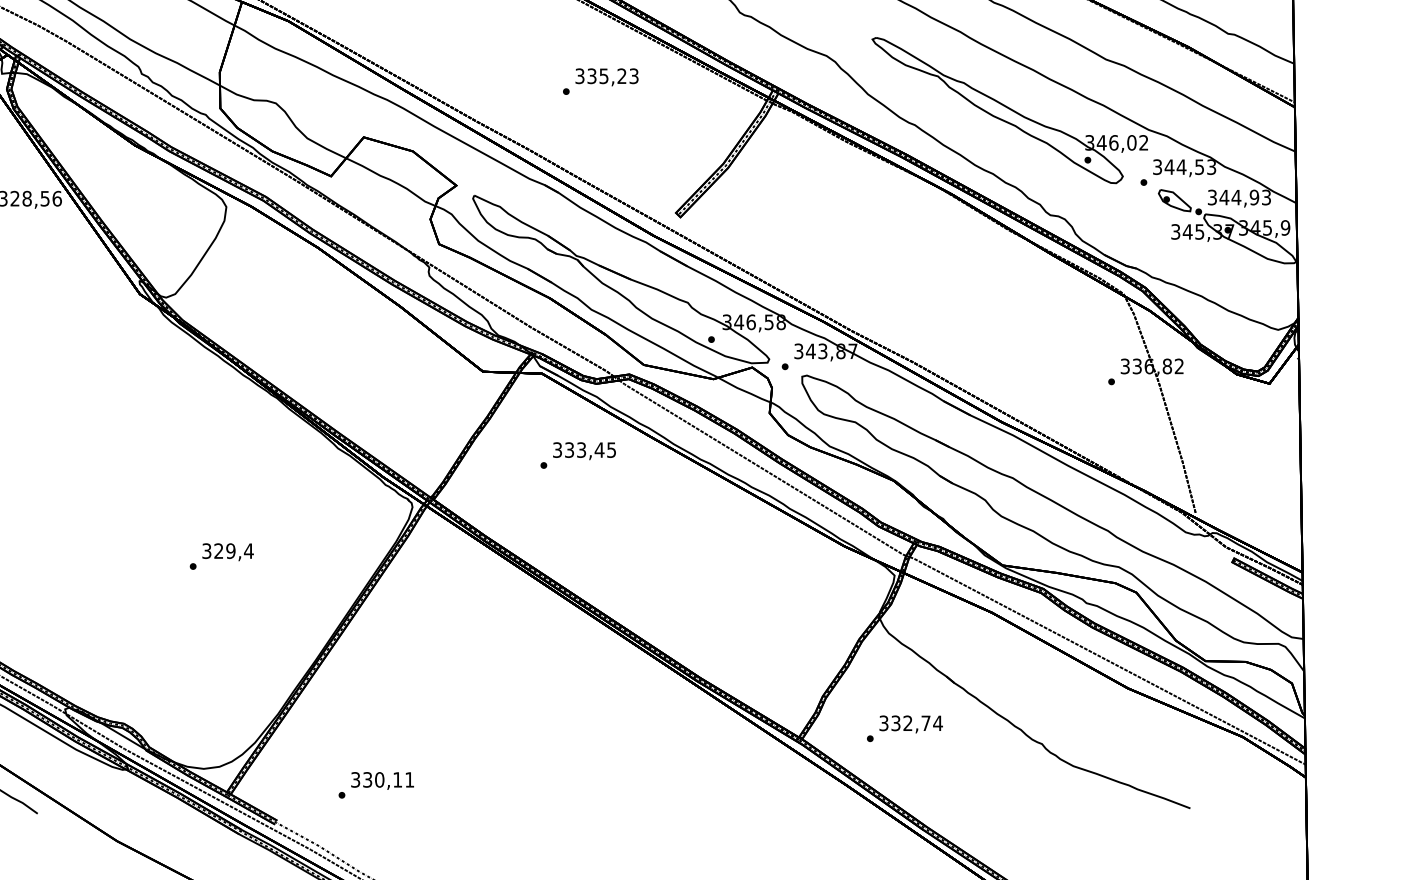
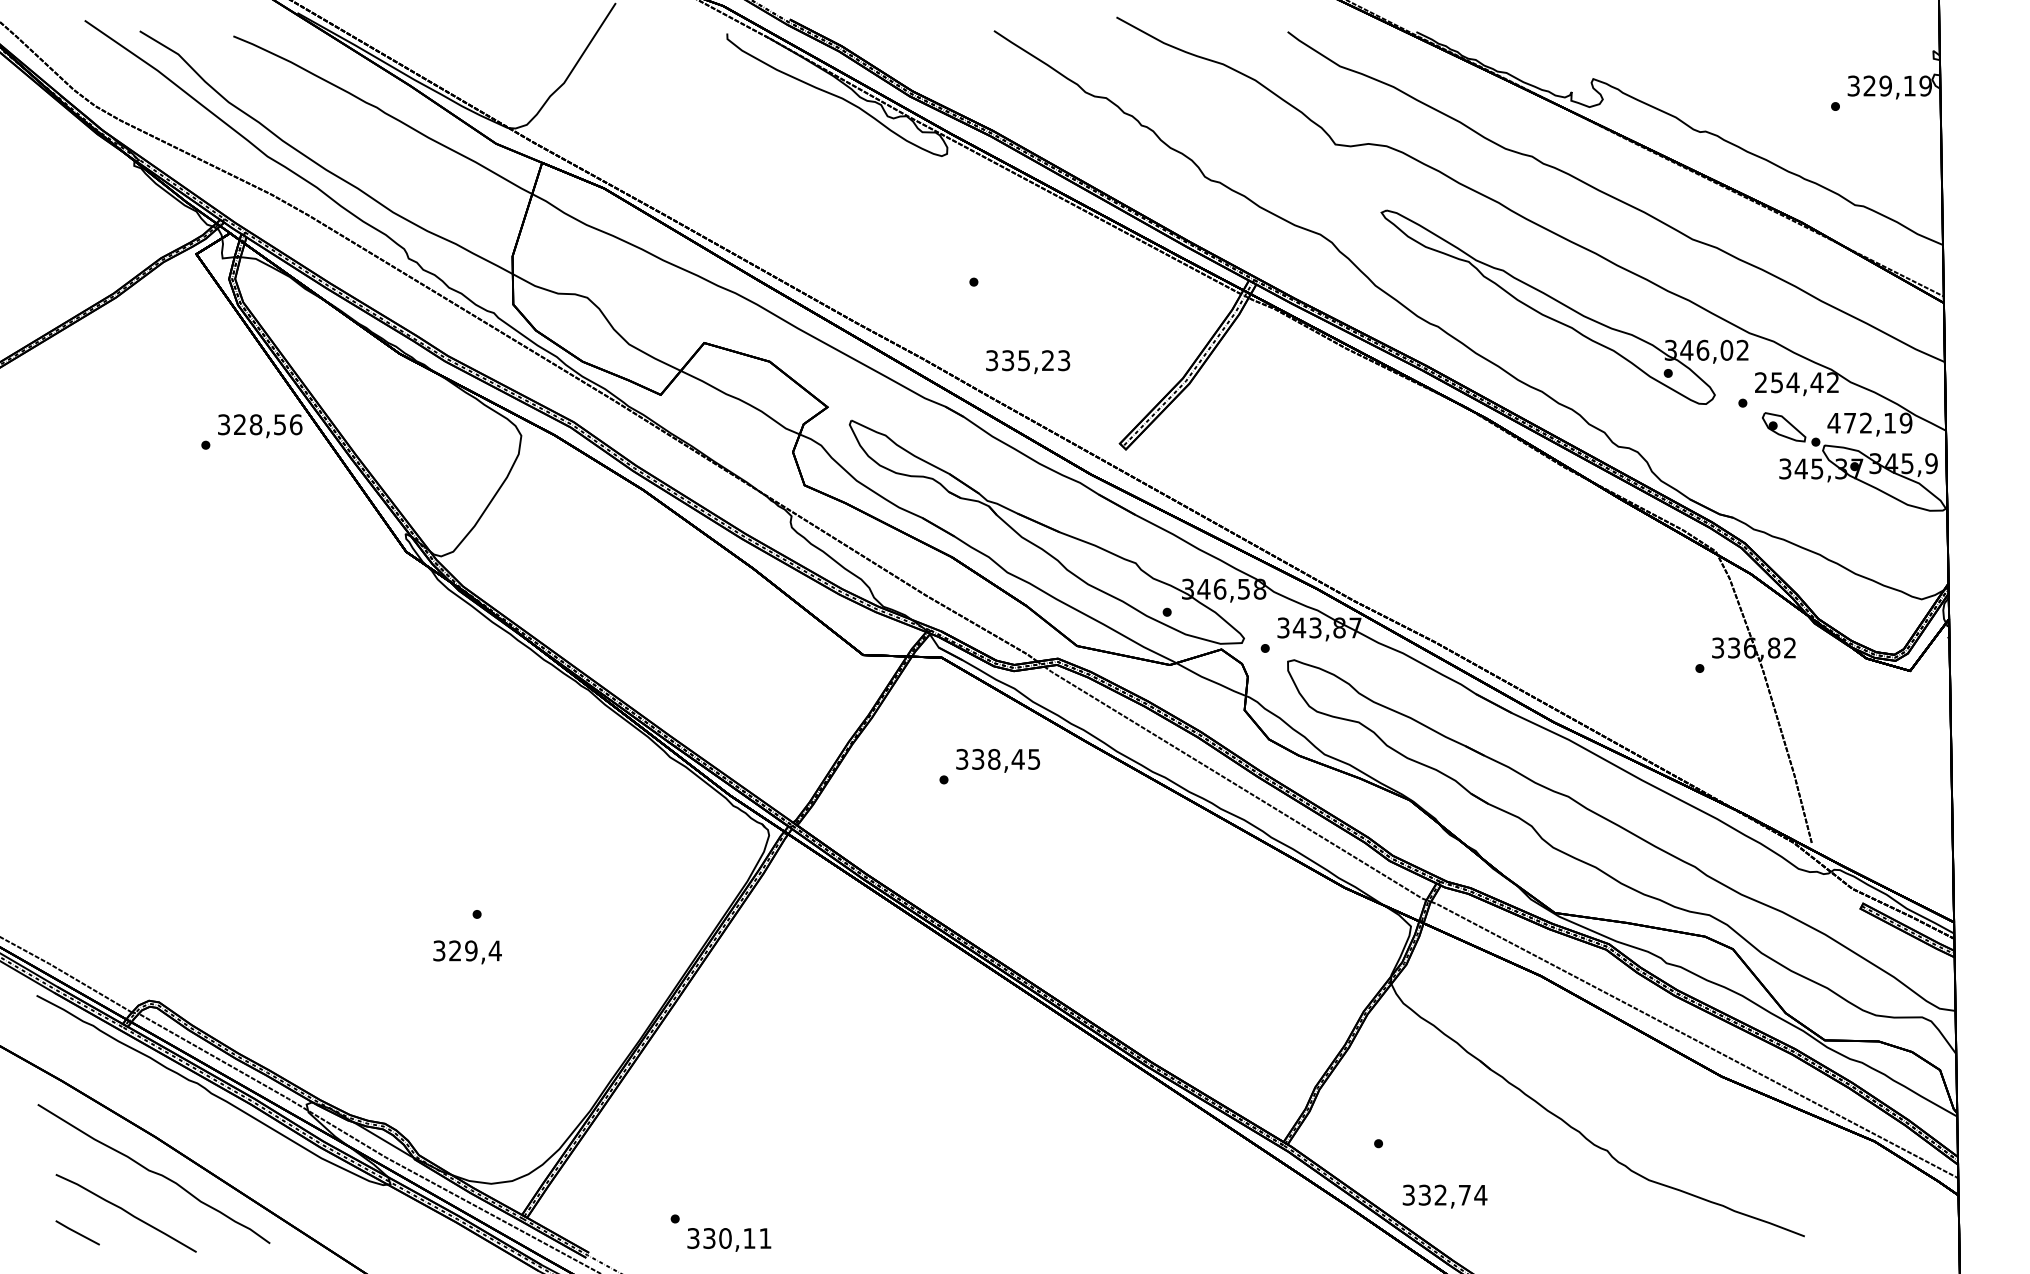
text: (607, 76) -> (1028, 361), moved
text: (1184, 167) -> (1797, 382), 344,53 -> 254,42
text: (1239, 197) -> (1869, 422), 344,93 -> 472,19
text: (581, 450) -> (994, 759), 333,45 -> 338,45
text: (228, 552) -> (467, 952), moved
text: (910, 724) -> (1444, 1196), moved
text: (382, 780) -> (729, 1239), moved

